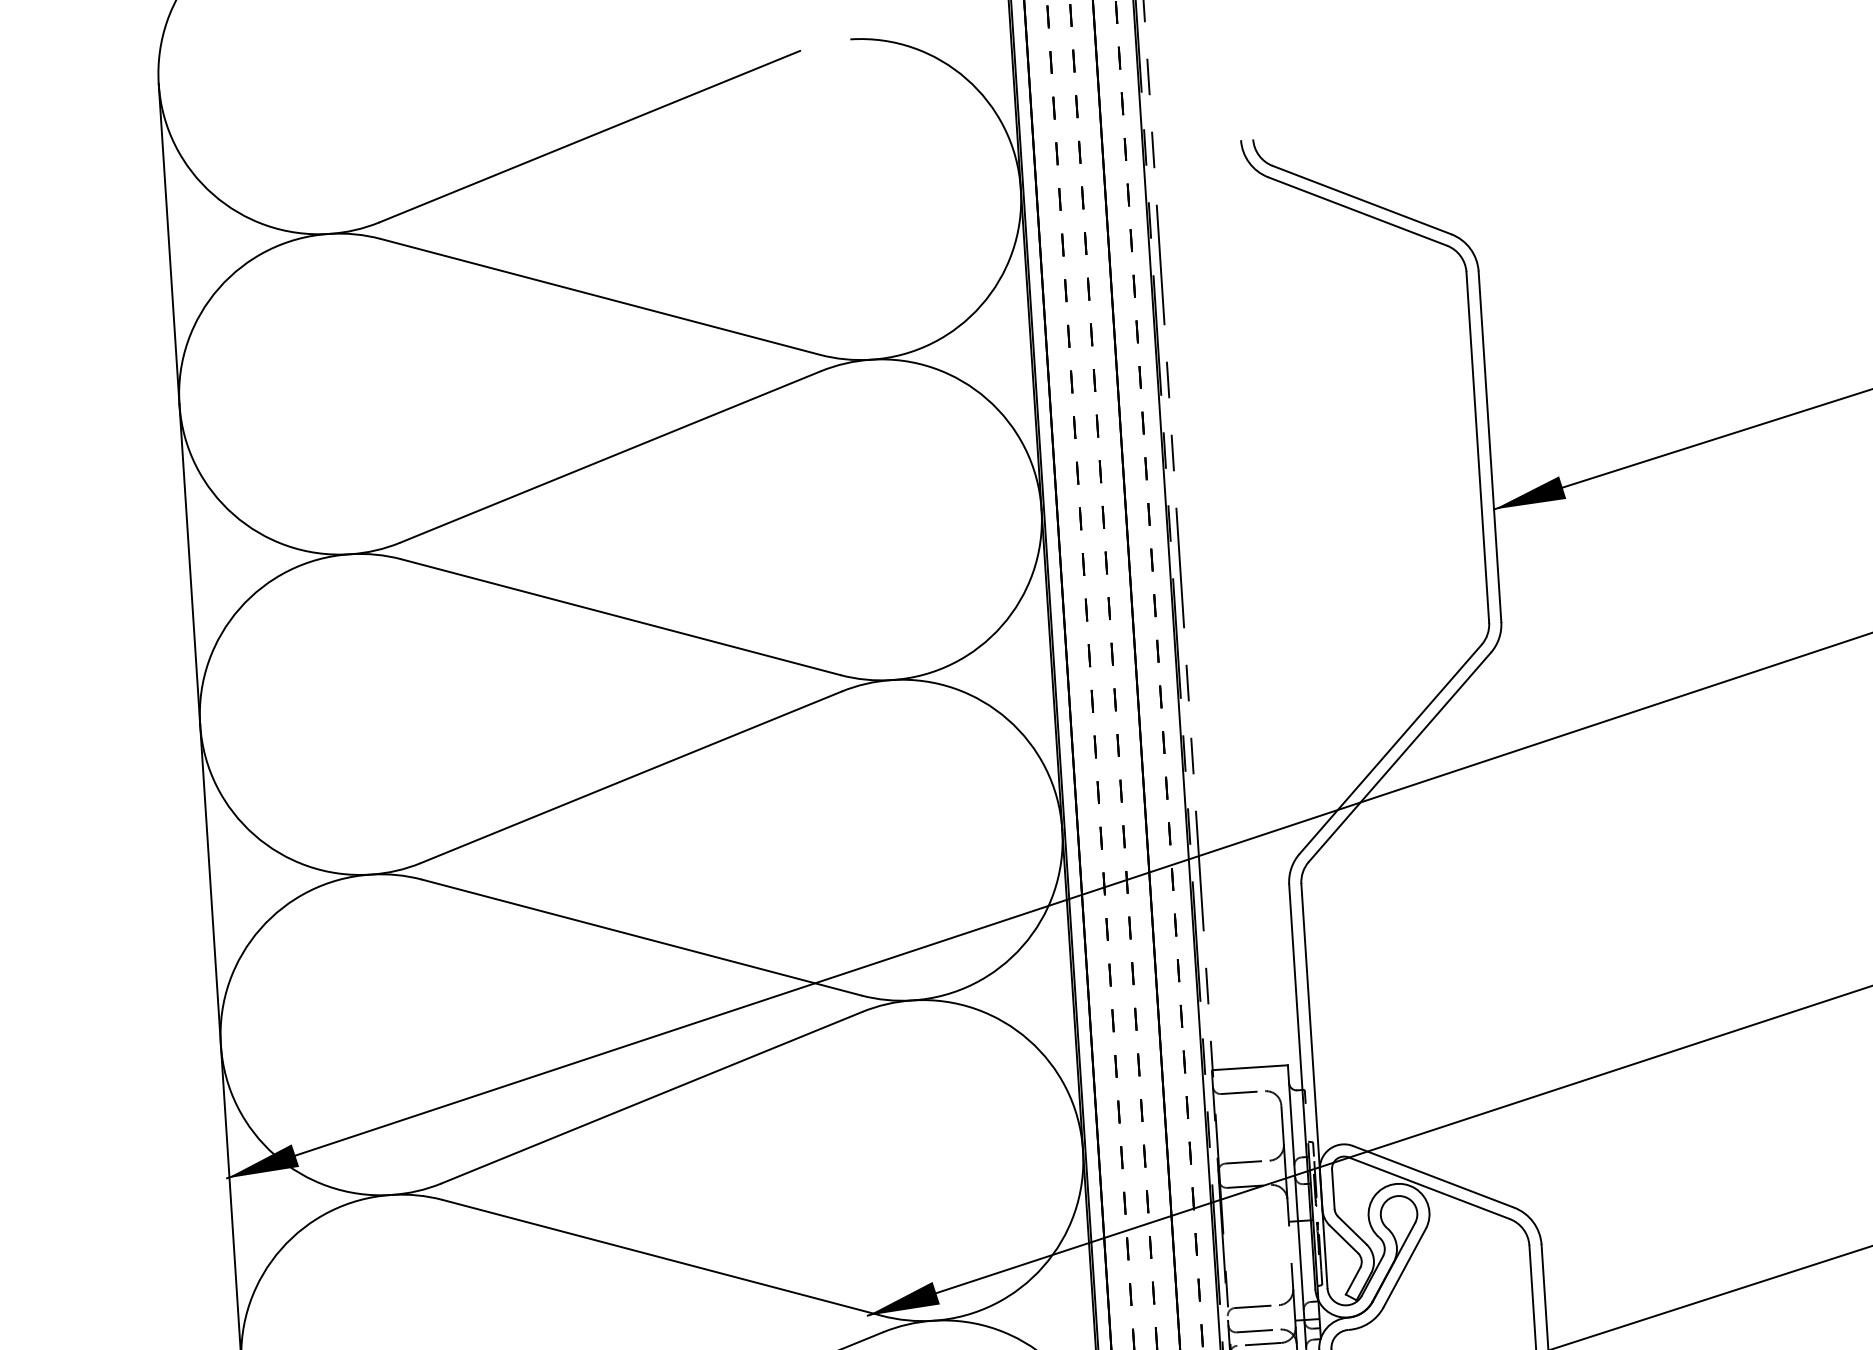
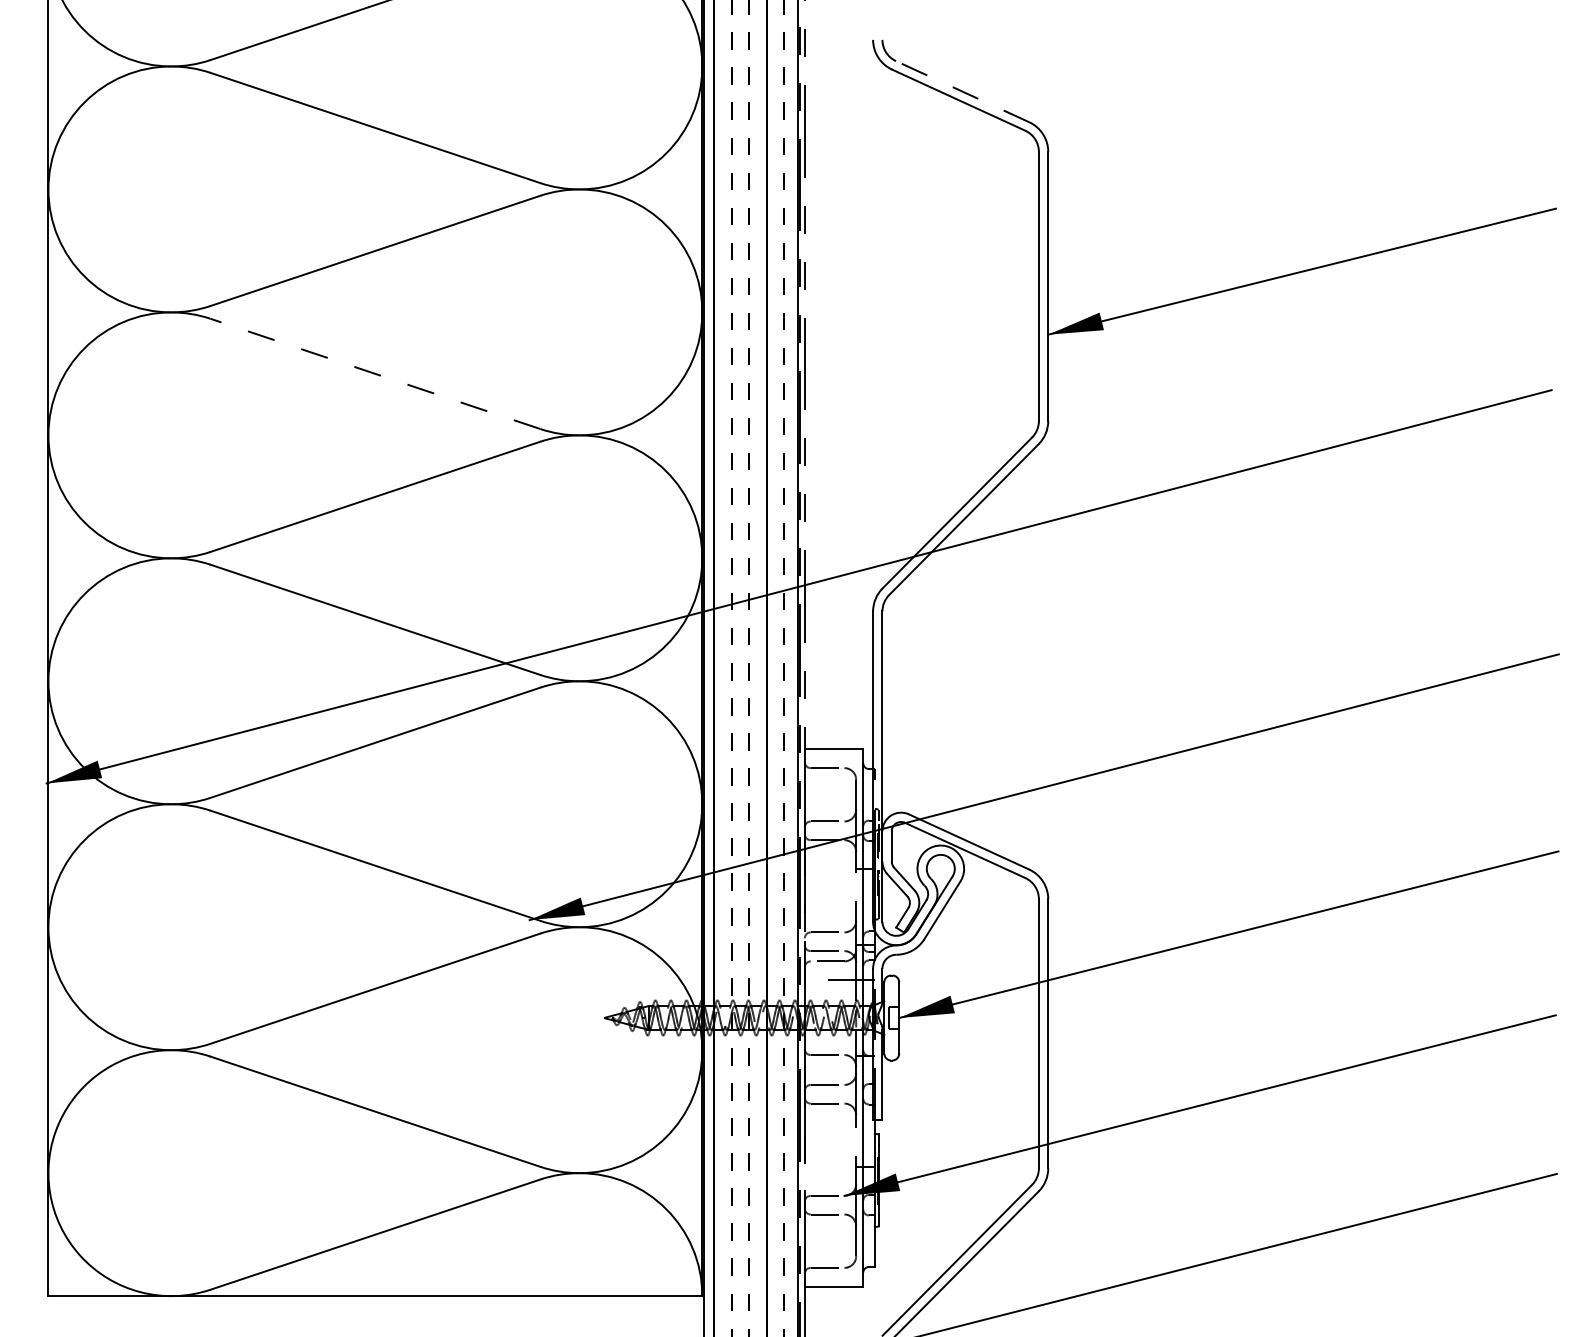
line: (1361, 199) -> (962, 91), solid -> dashed
line: (620, 616) -> (375, 373), solid -> dashed

